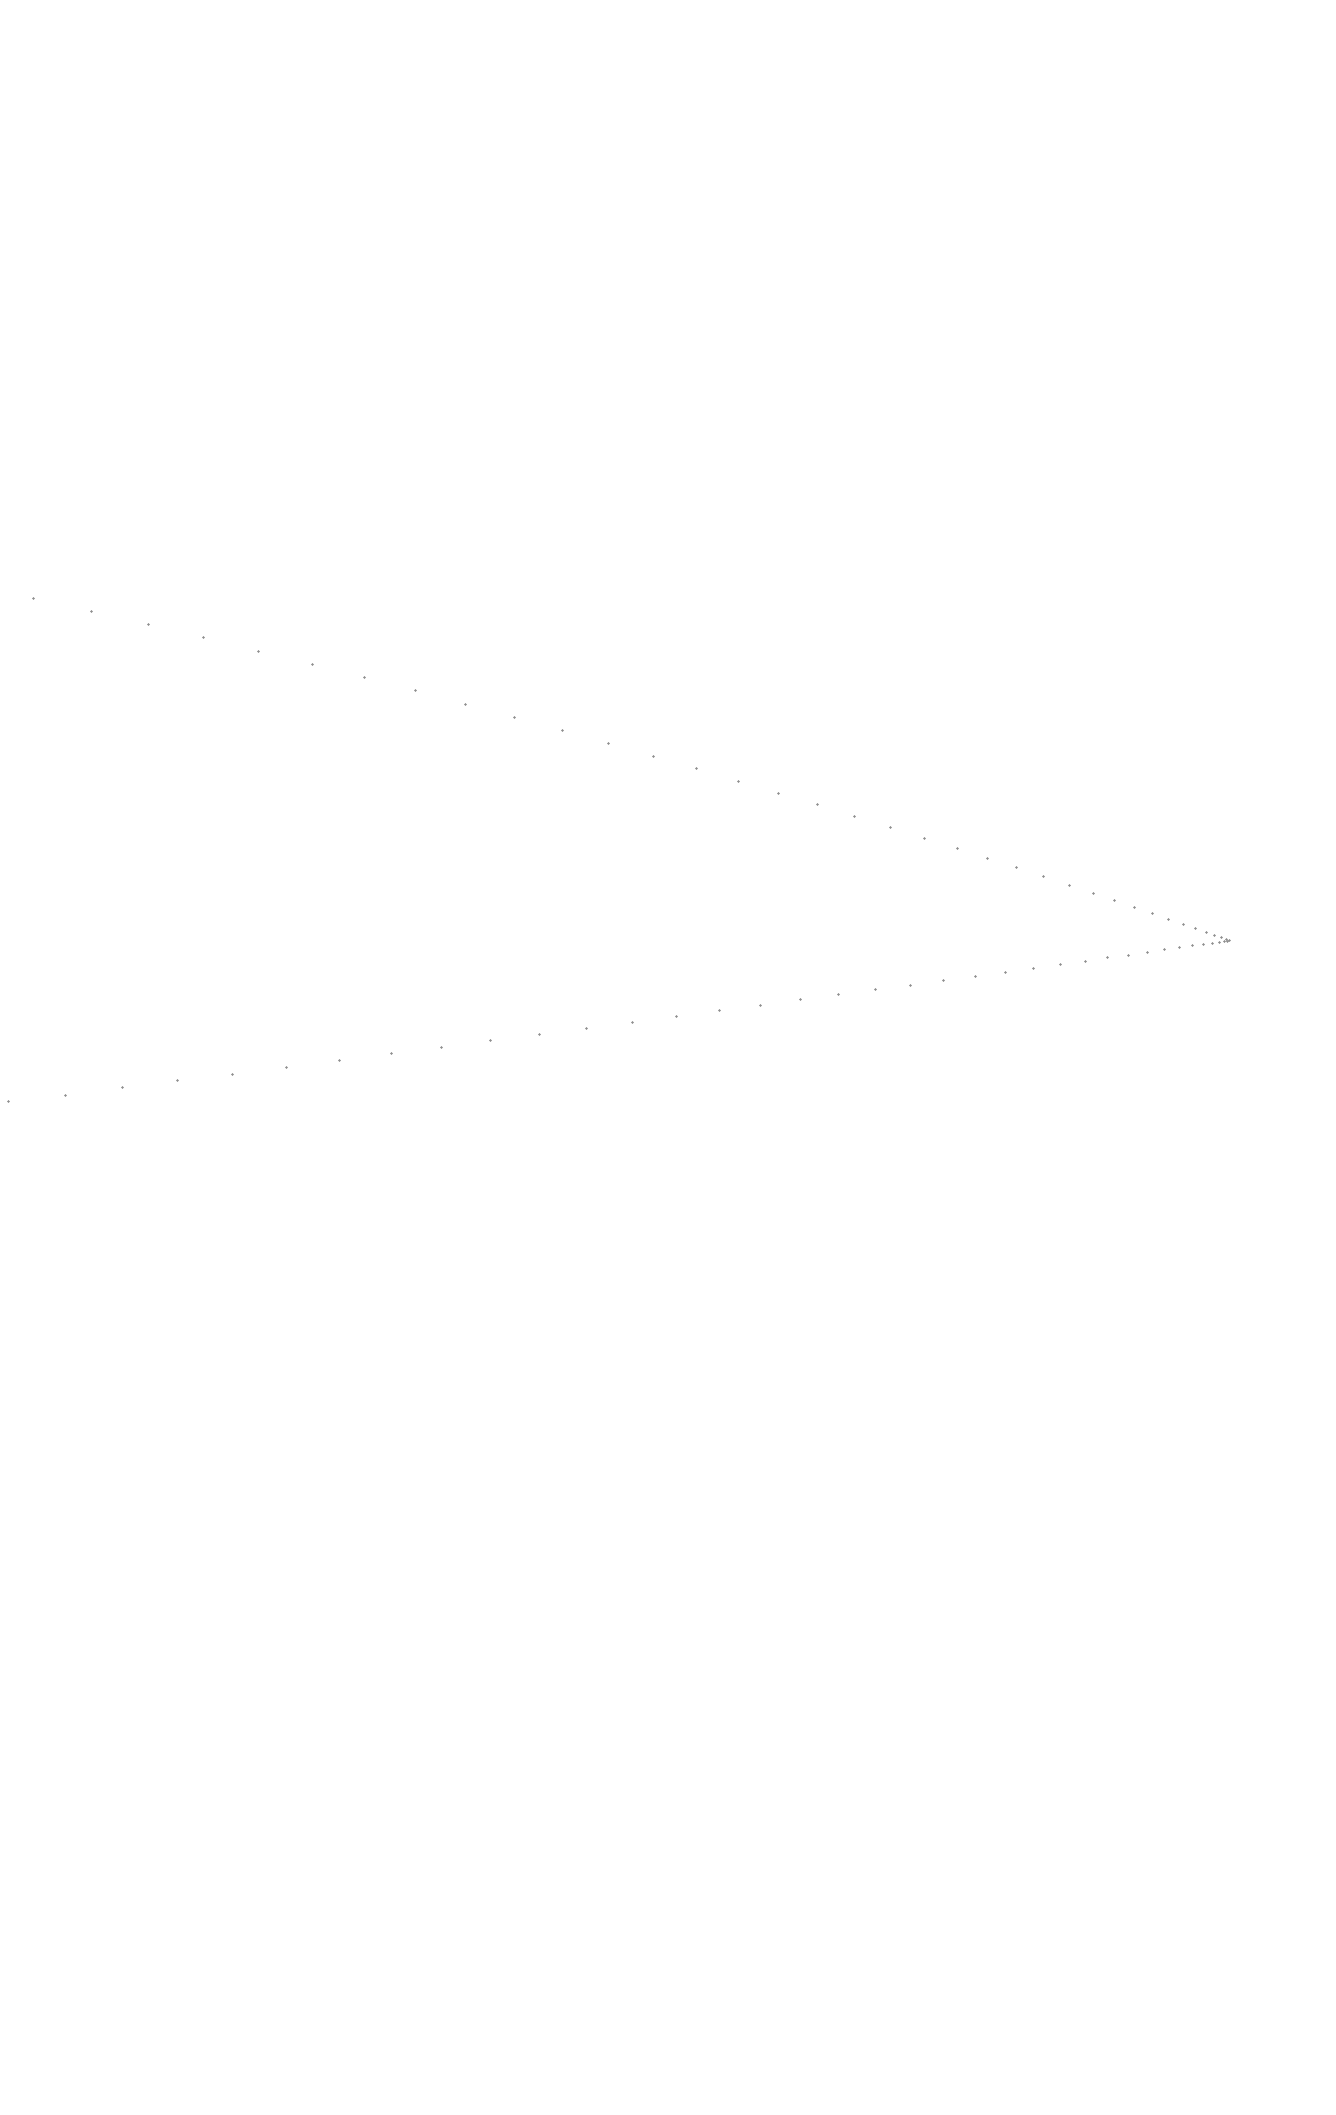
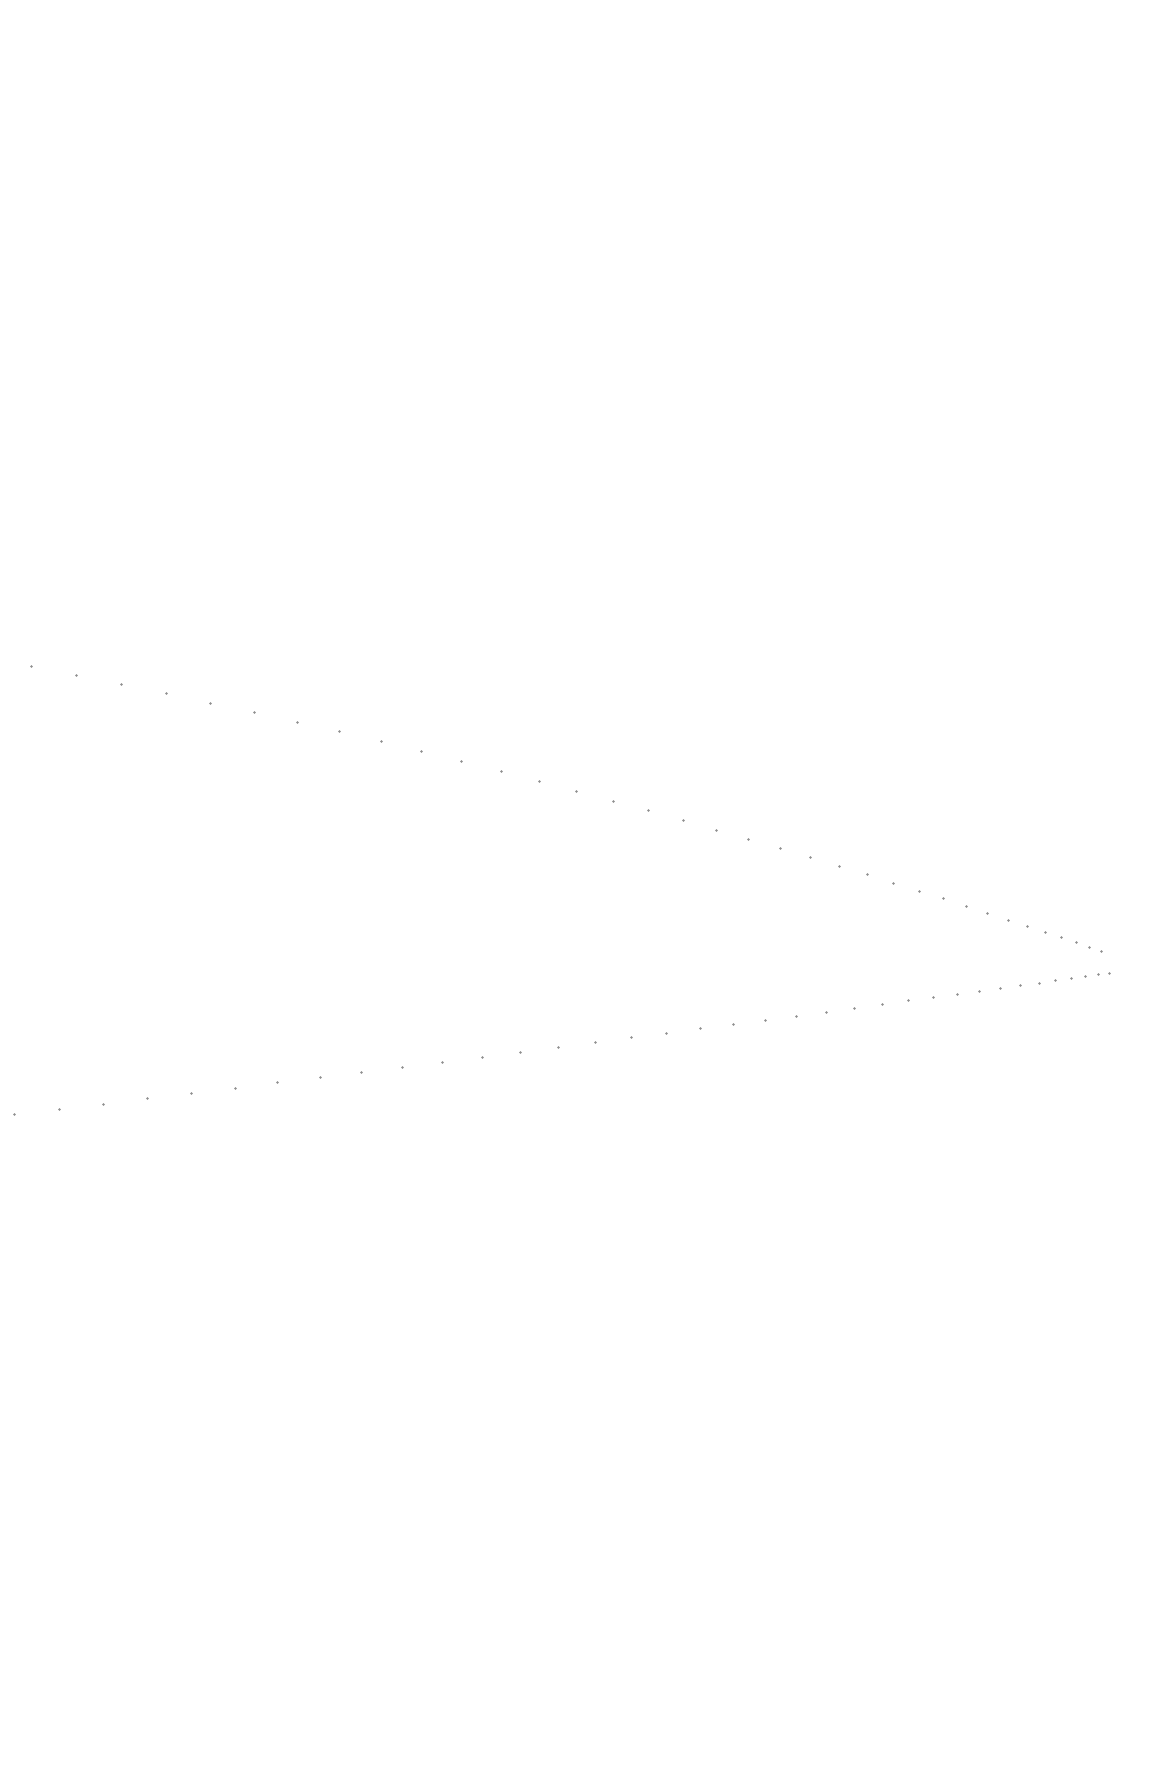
part: (1206, 935) -> (1129, 963), removed

